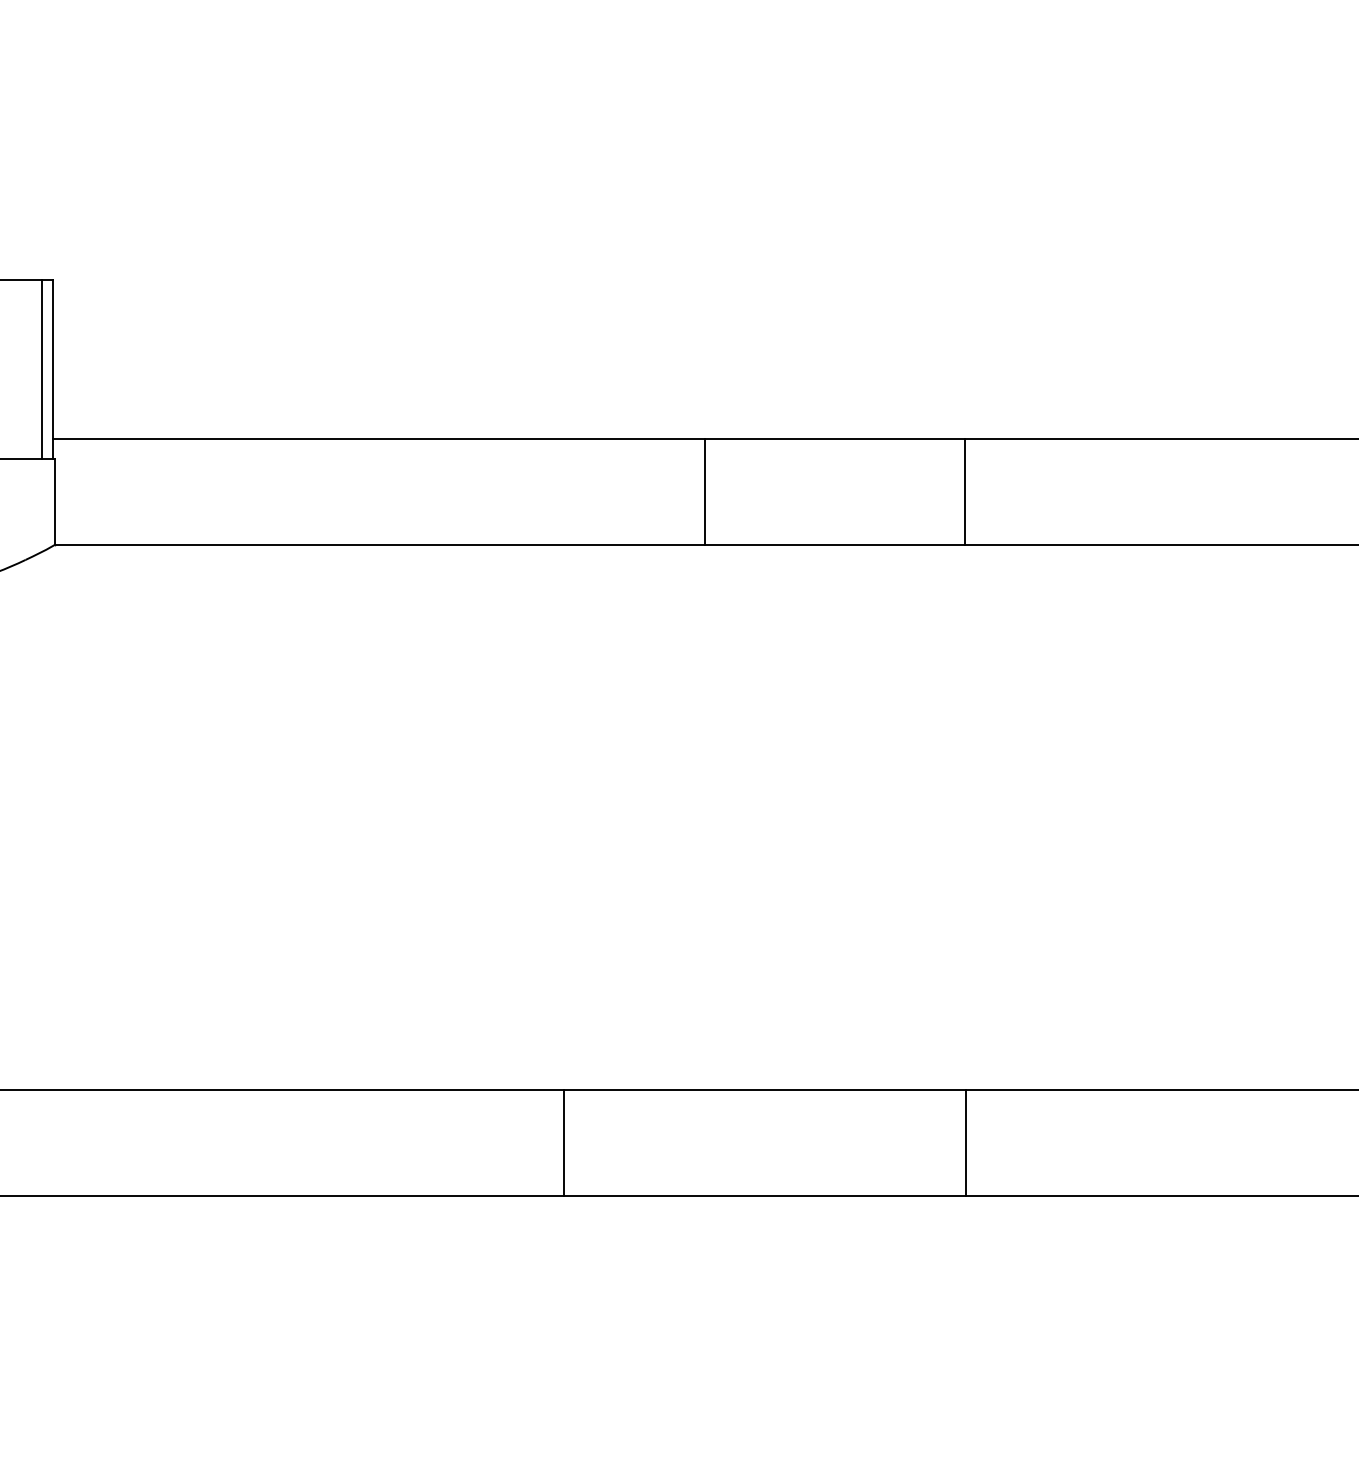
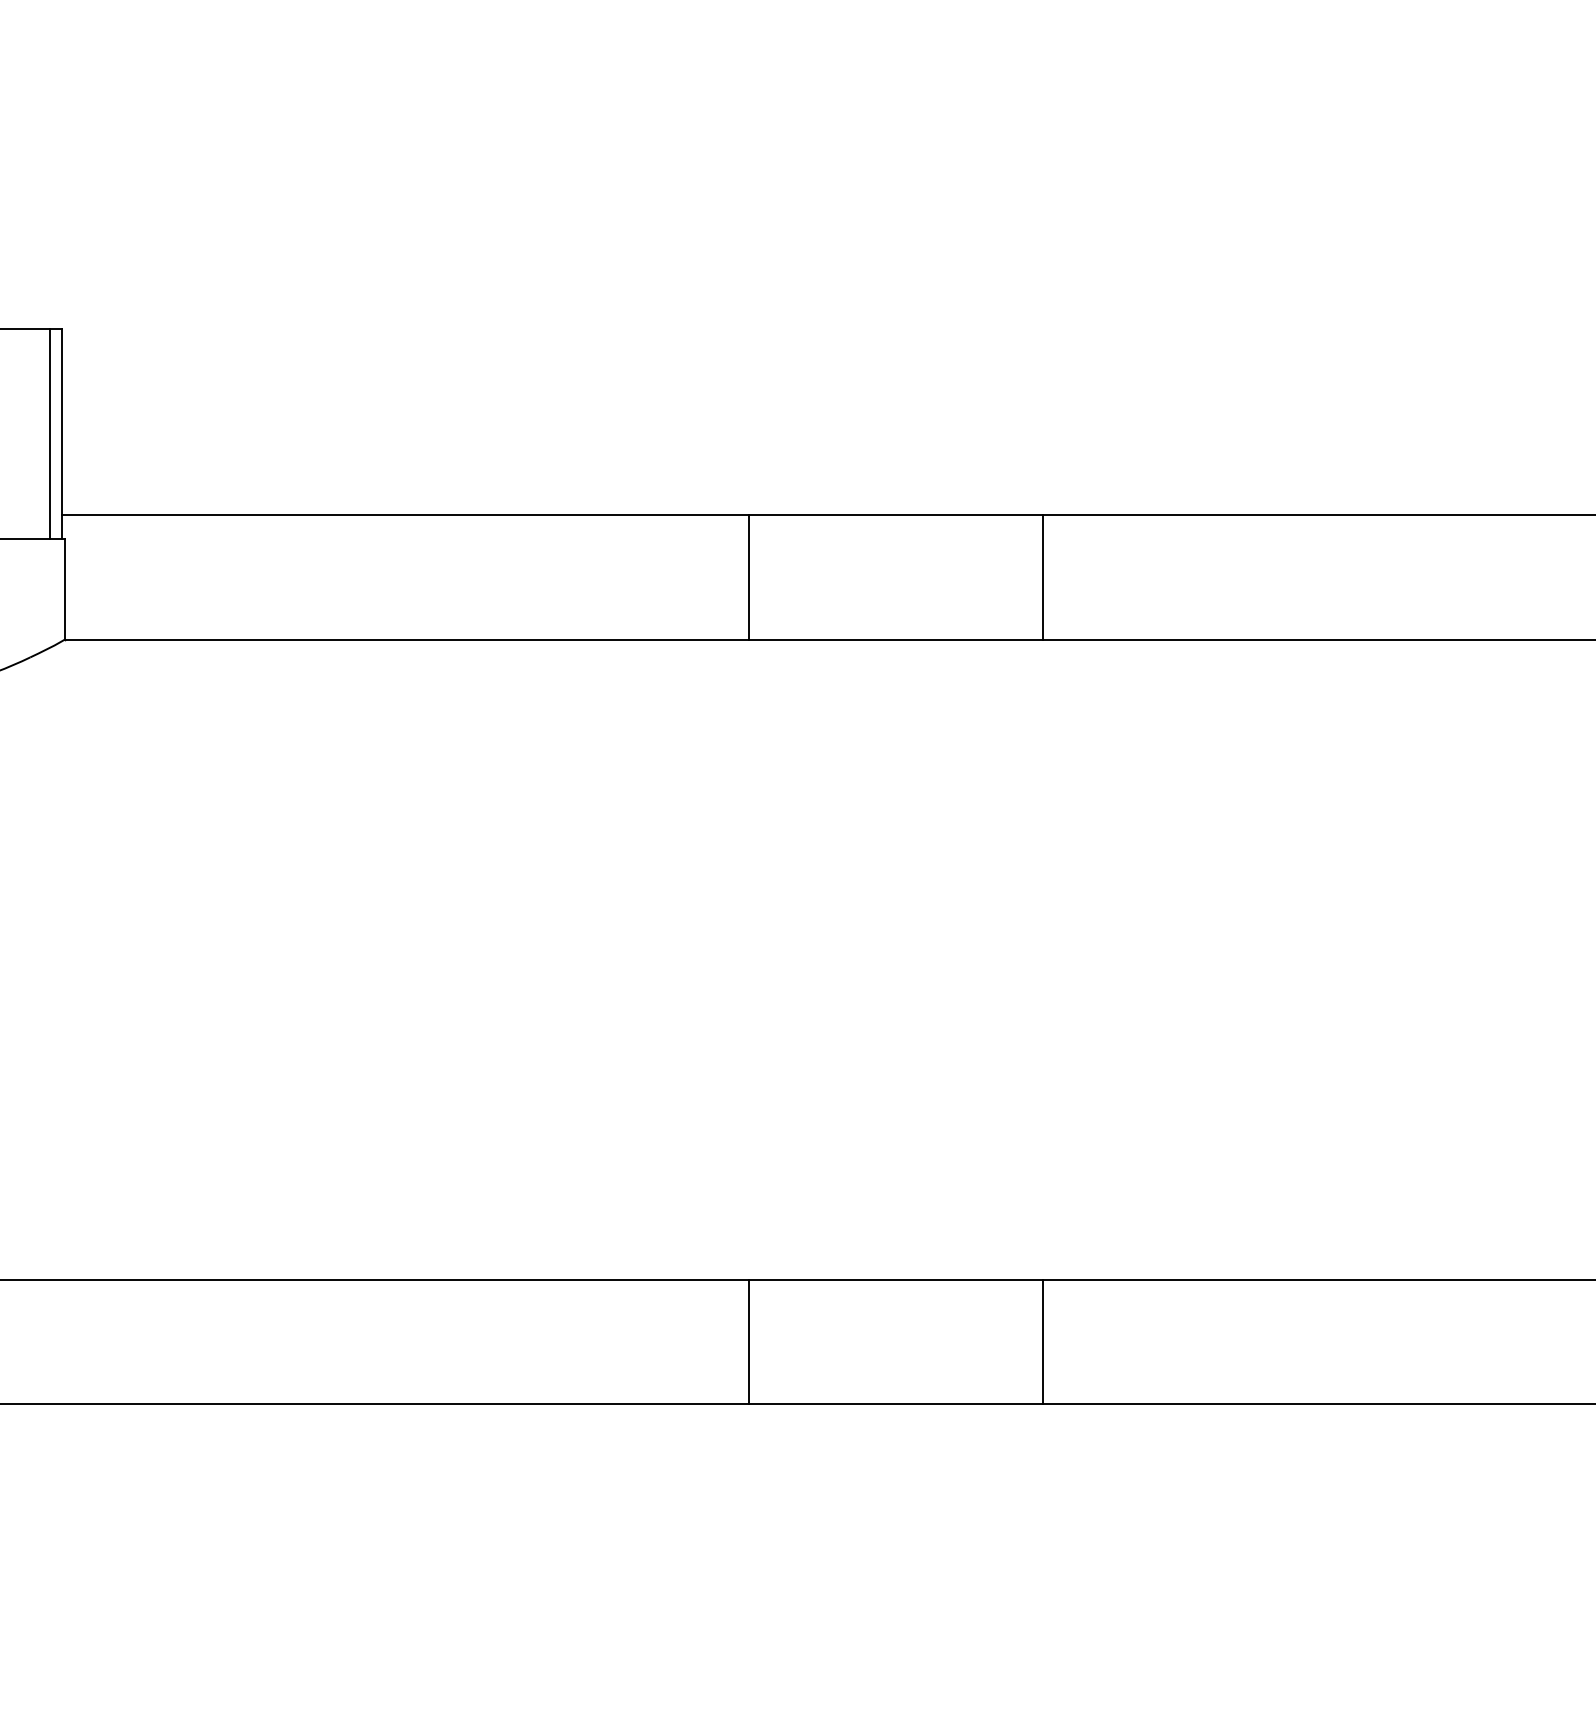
line: (704, 491) -> (748, 577), moved
line: (965, 491) -> (1043, 577), moved
line: (564, 1142) -> (748, 1341), moved
line: (966, 1142) -> (1043, 1341), moved

